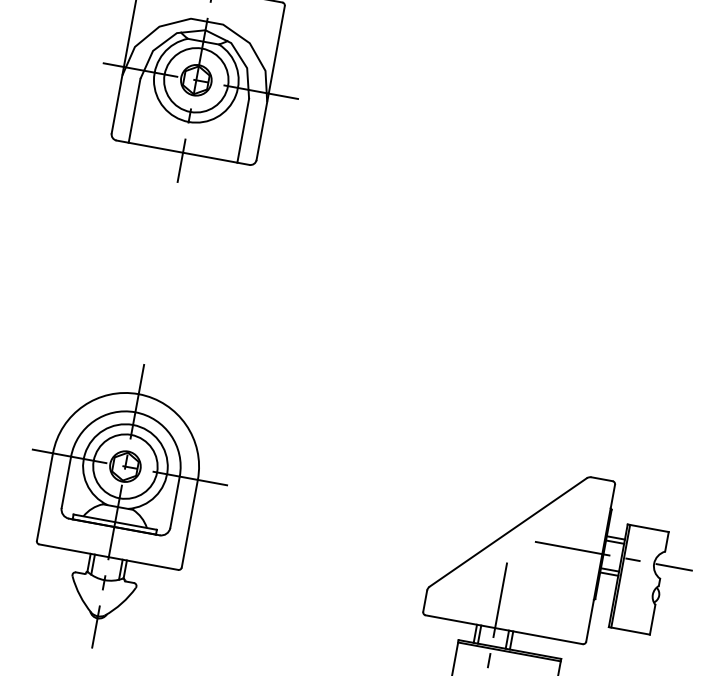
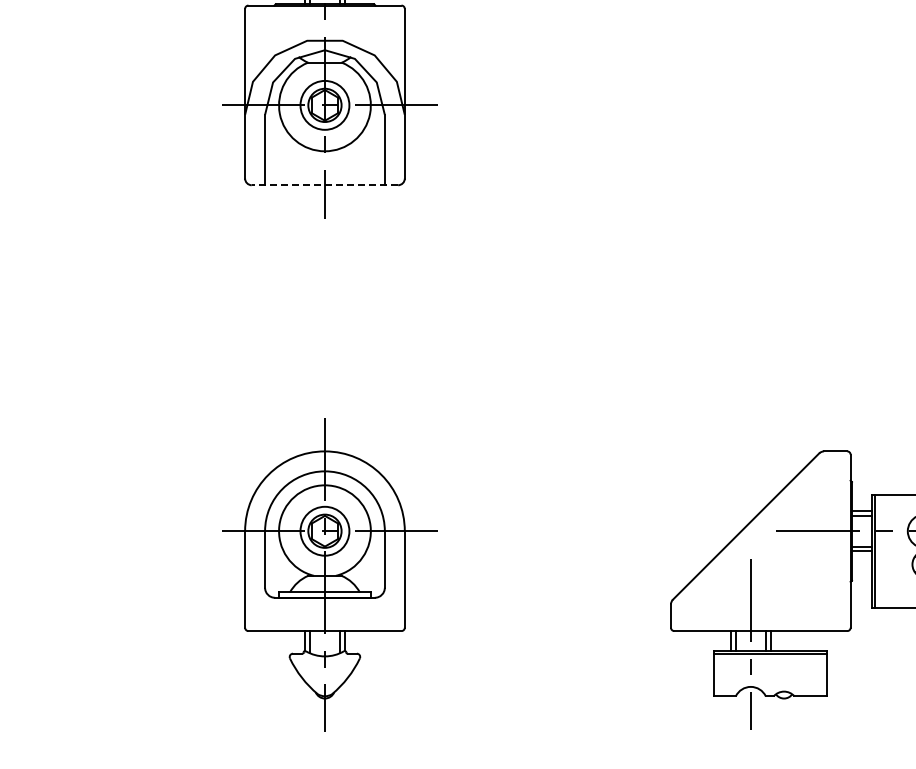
circle: (195, 80) -> (324, 105), size x0.7
line: (182, 152) -> (324, 185), solid -> dashed
circle: (124, 466) -> (324, 531), size x0.7

